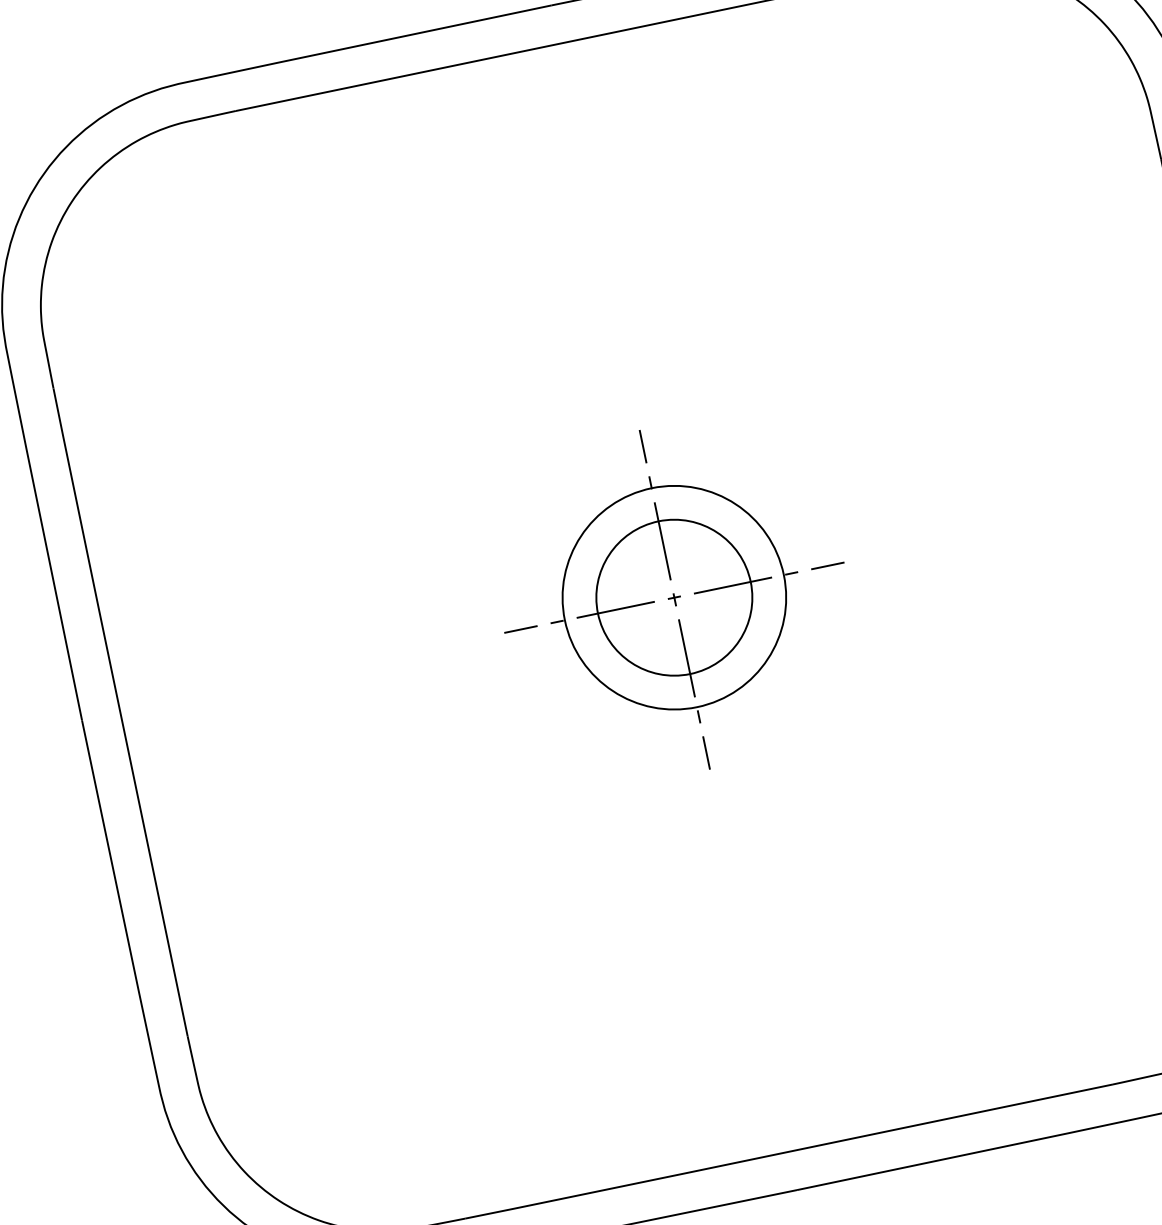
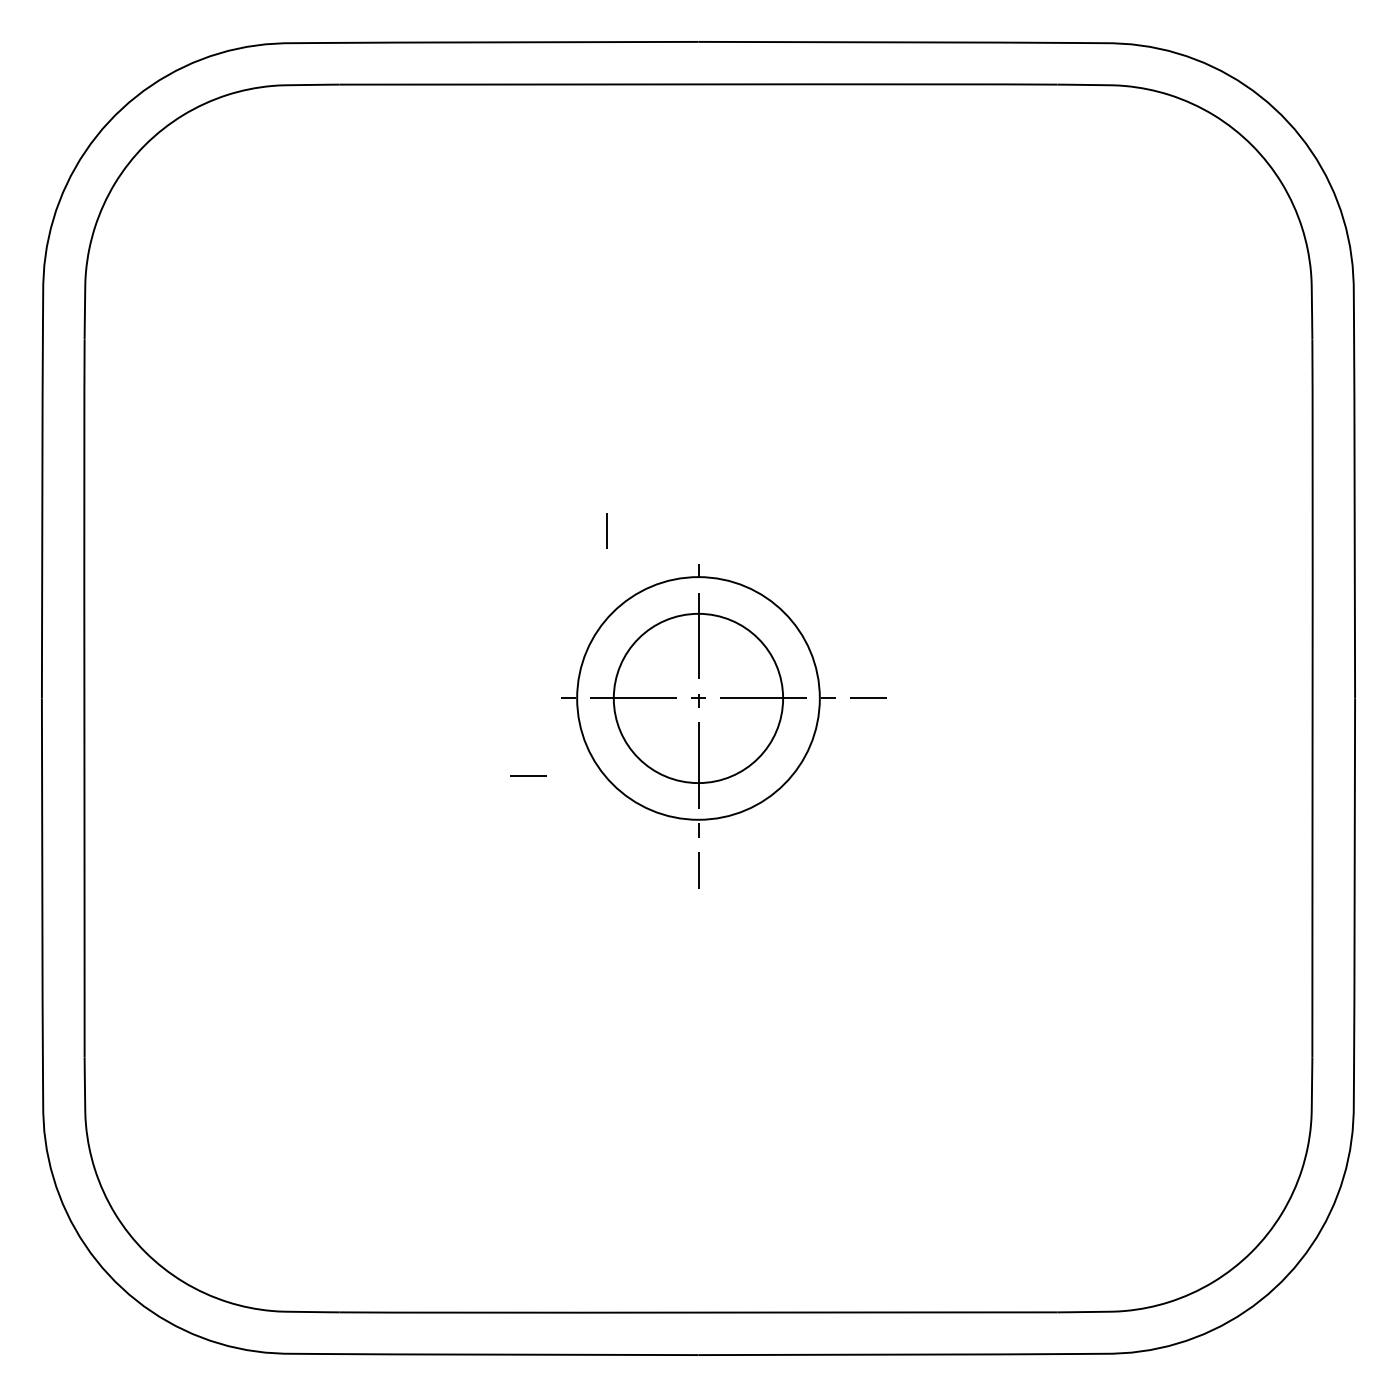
line: (643, 446) -> (606, 530), moved
line: (520, 628) -> (528, 775), moved

